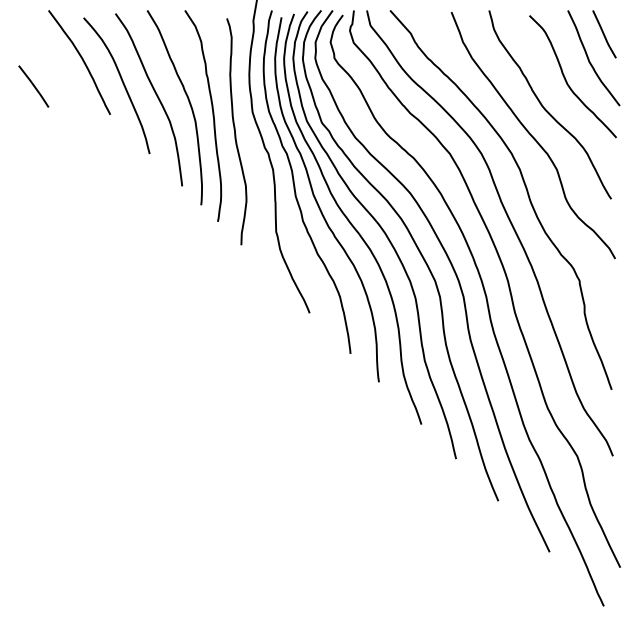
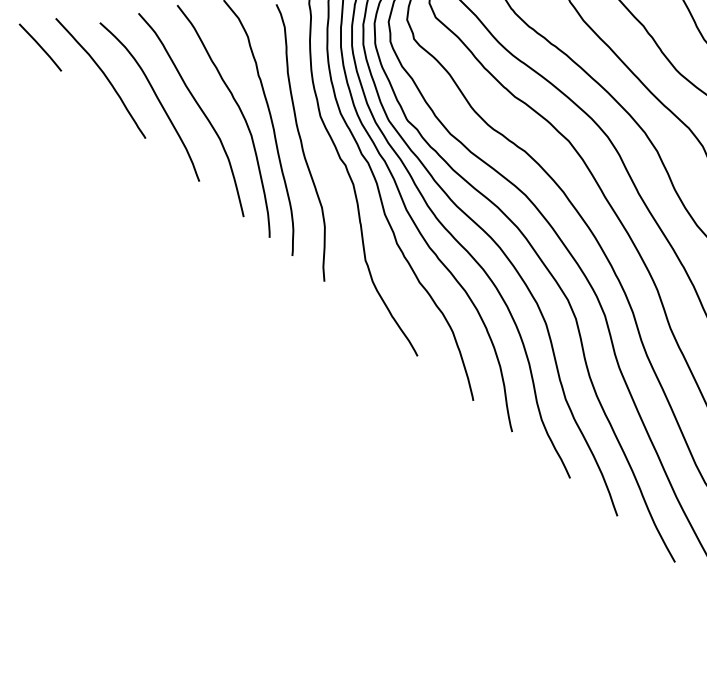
line: (33, 86) -> (40, 47), moved

